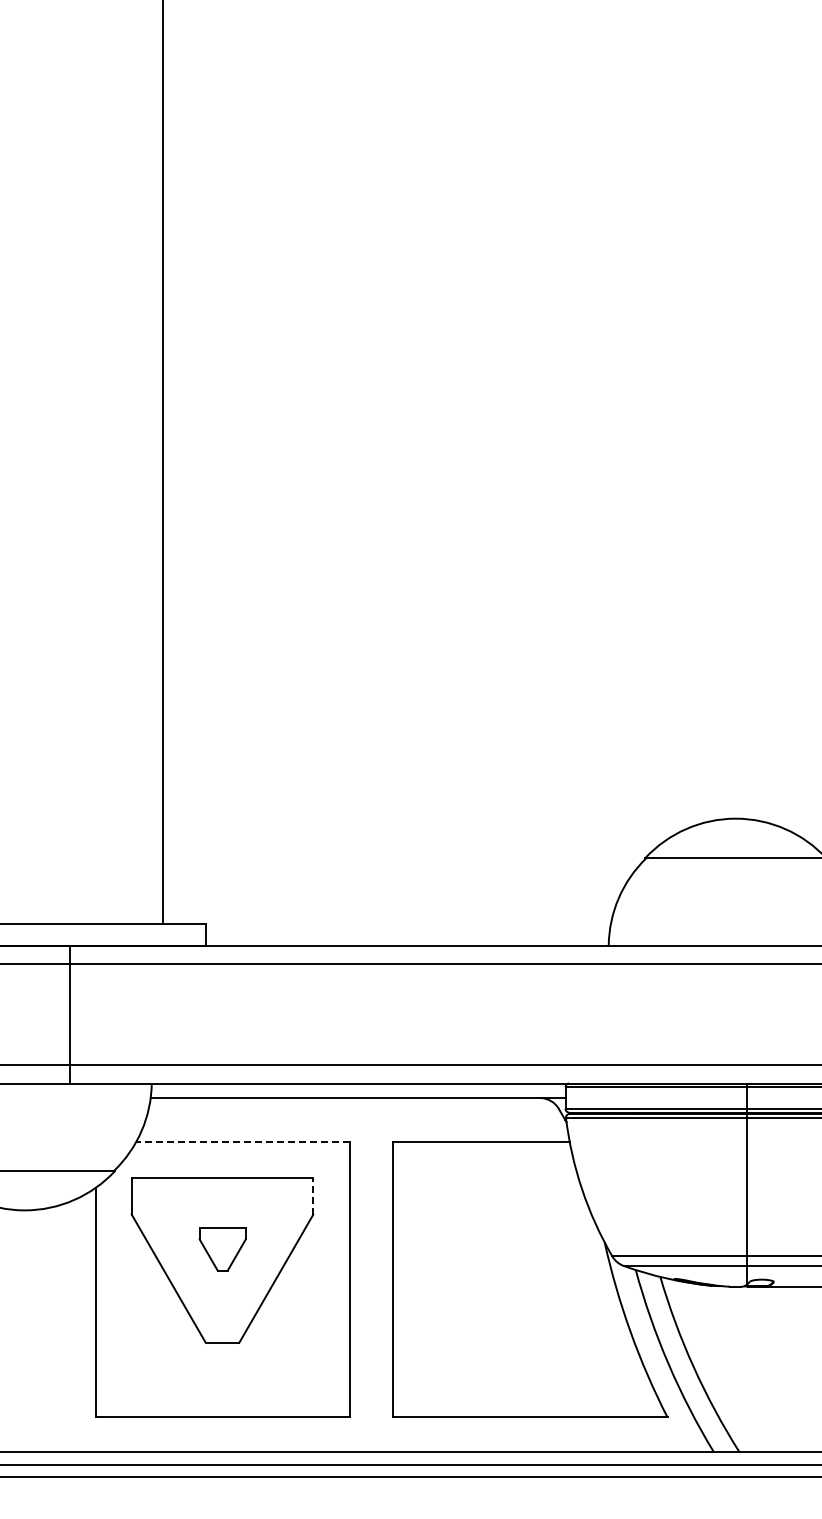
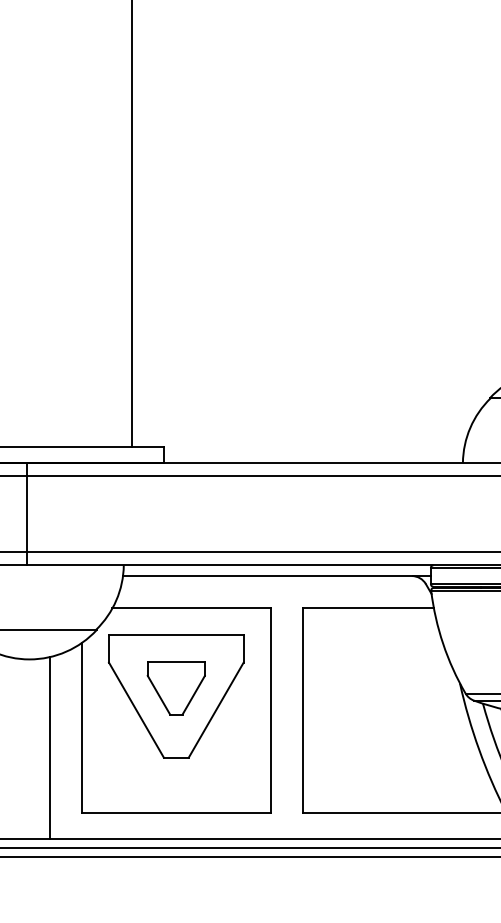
line: (70, 1014) -> (27, 514), moved
line: (243, 1141) -> (191, 608), dashed -> solid
line: (313, 1195) -> (243, 648), dashed -> solid
part: (222, 1249) -> (176, 688), size x1.67
line: (51, 1329) -> (49, 747), added

